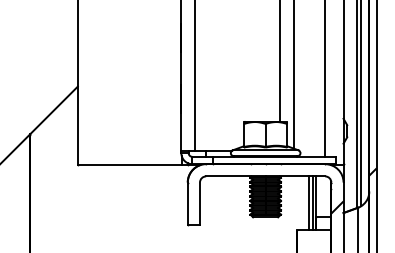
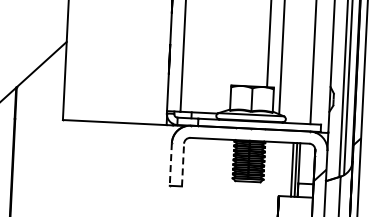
line: (200, 203) -> (183, 164), solid -> dashed
line: (187, 204) -> (170, 165), solid -> dashed

